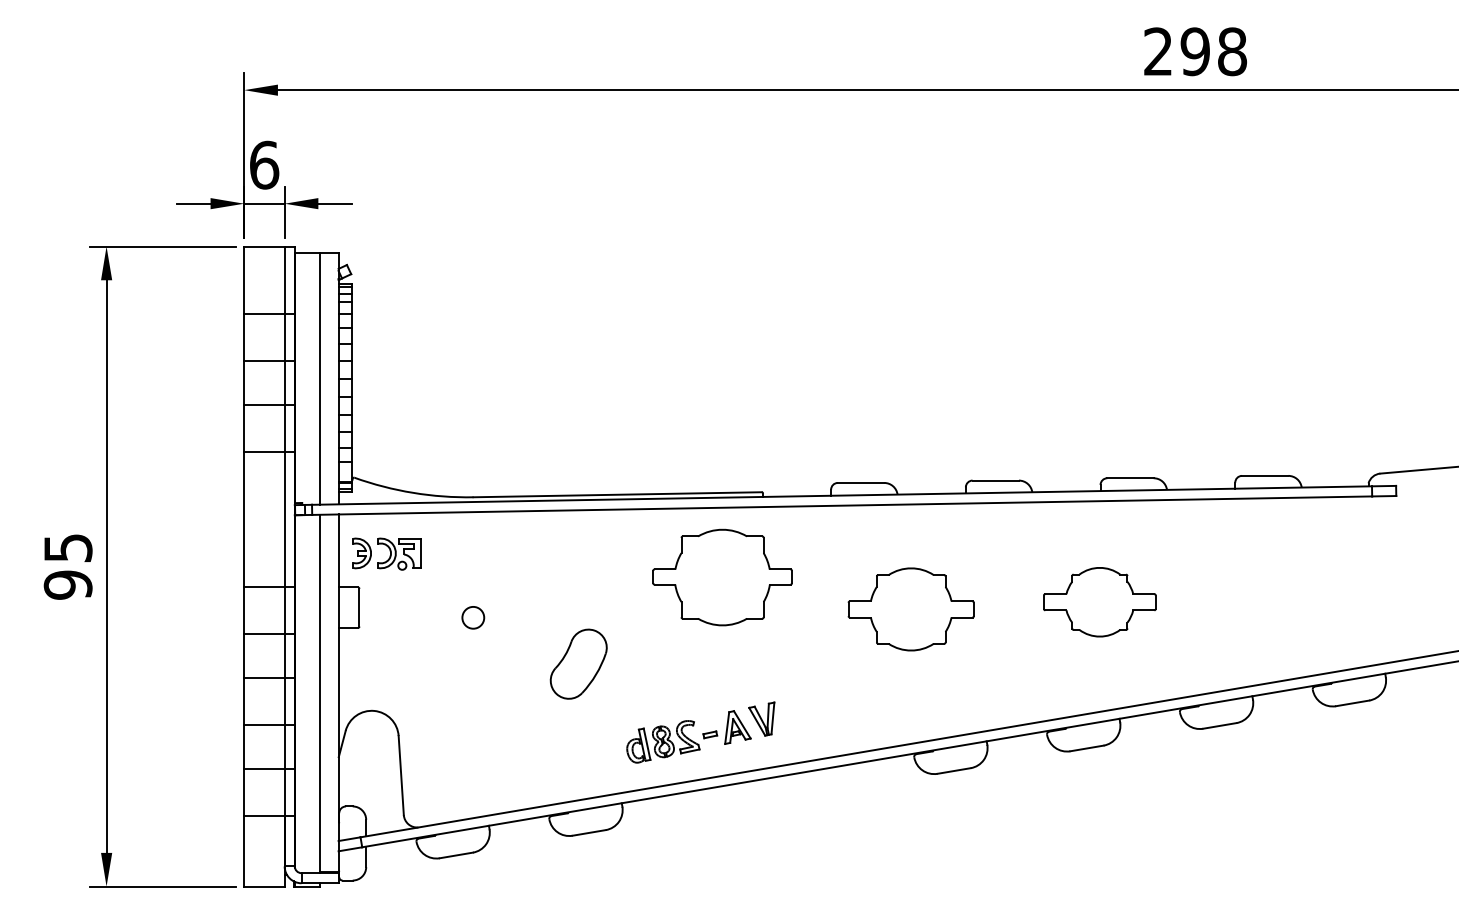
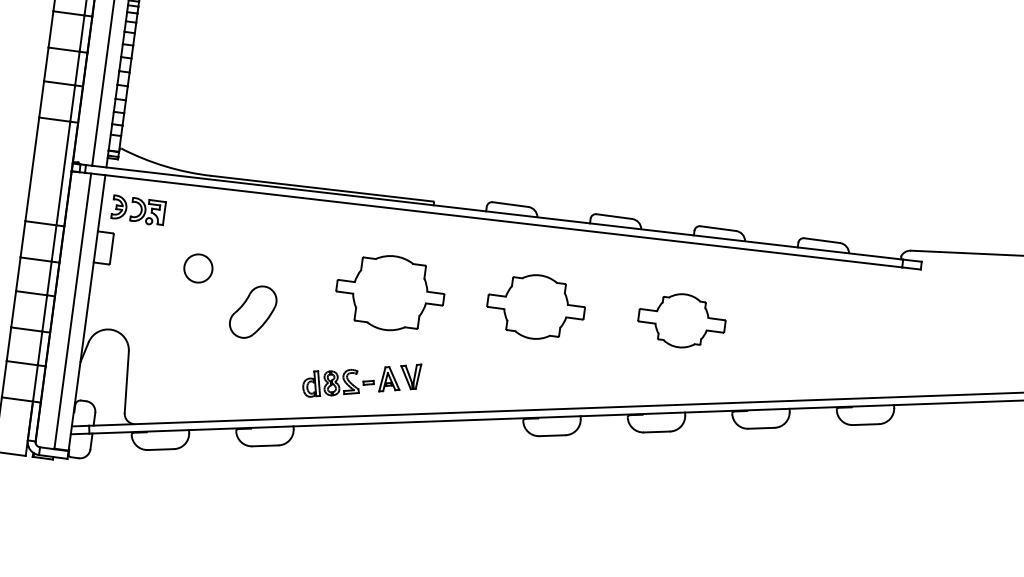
part: (722, 577) -> (390, 293), moved
circle: (473, 617) -> (198, 268), size x1.67
part: (578, 663) -> (253, 311), moved

